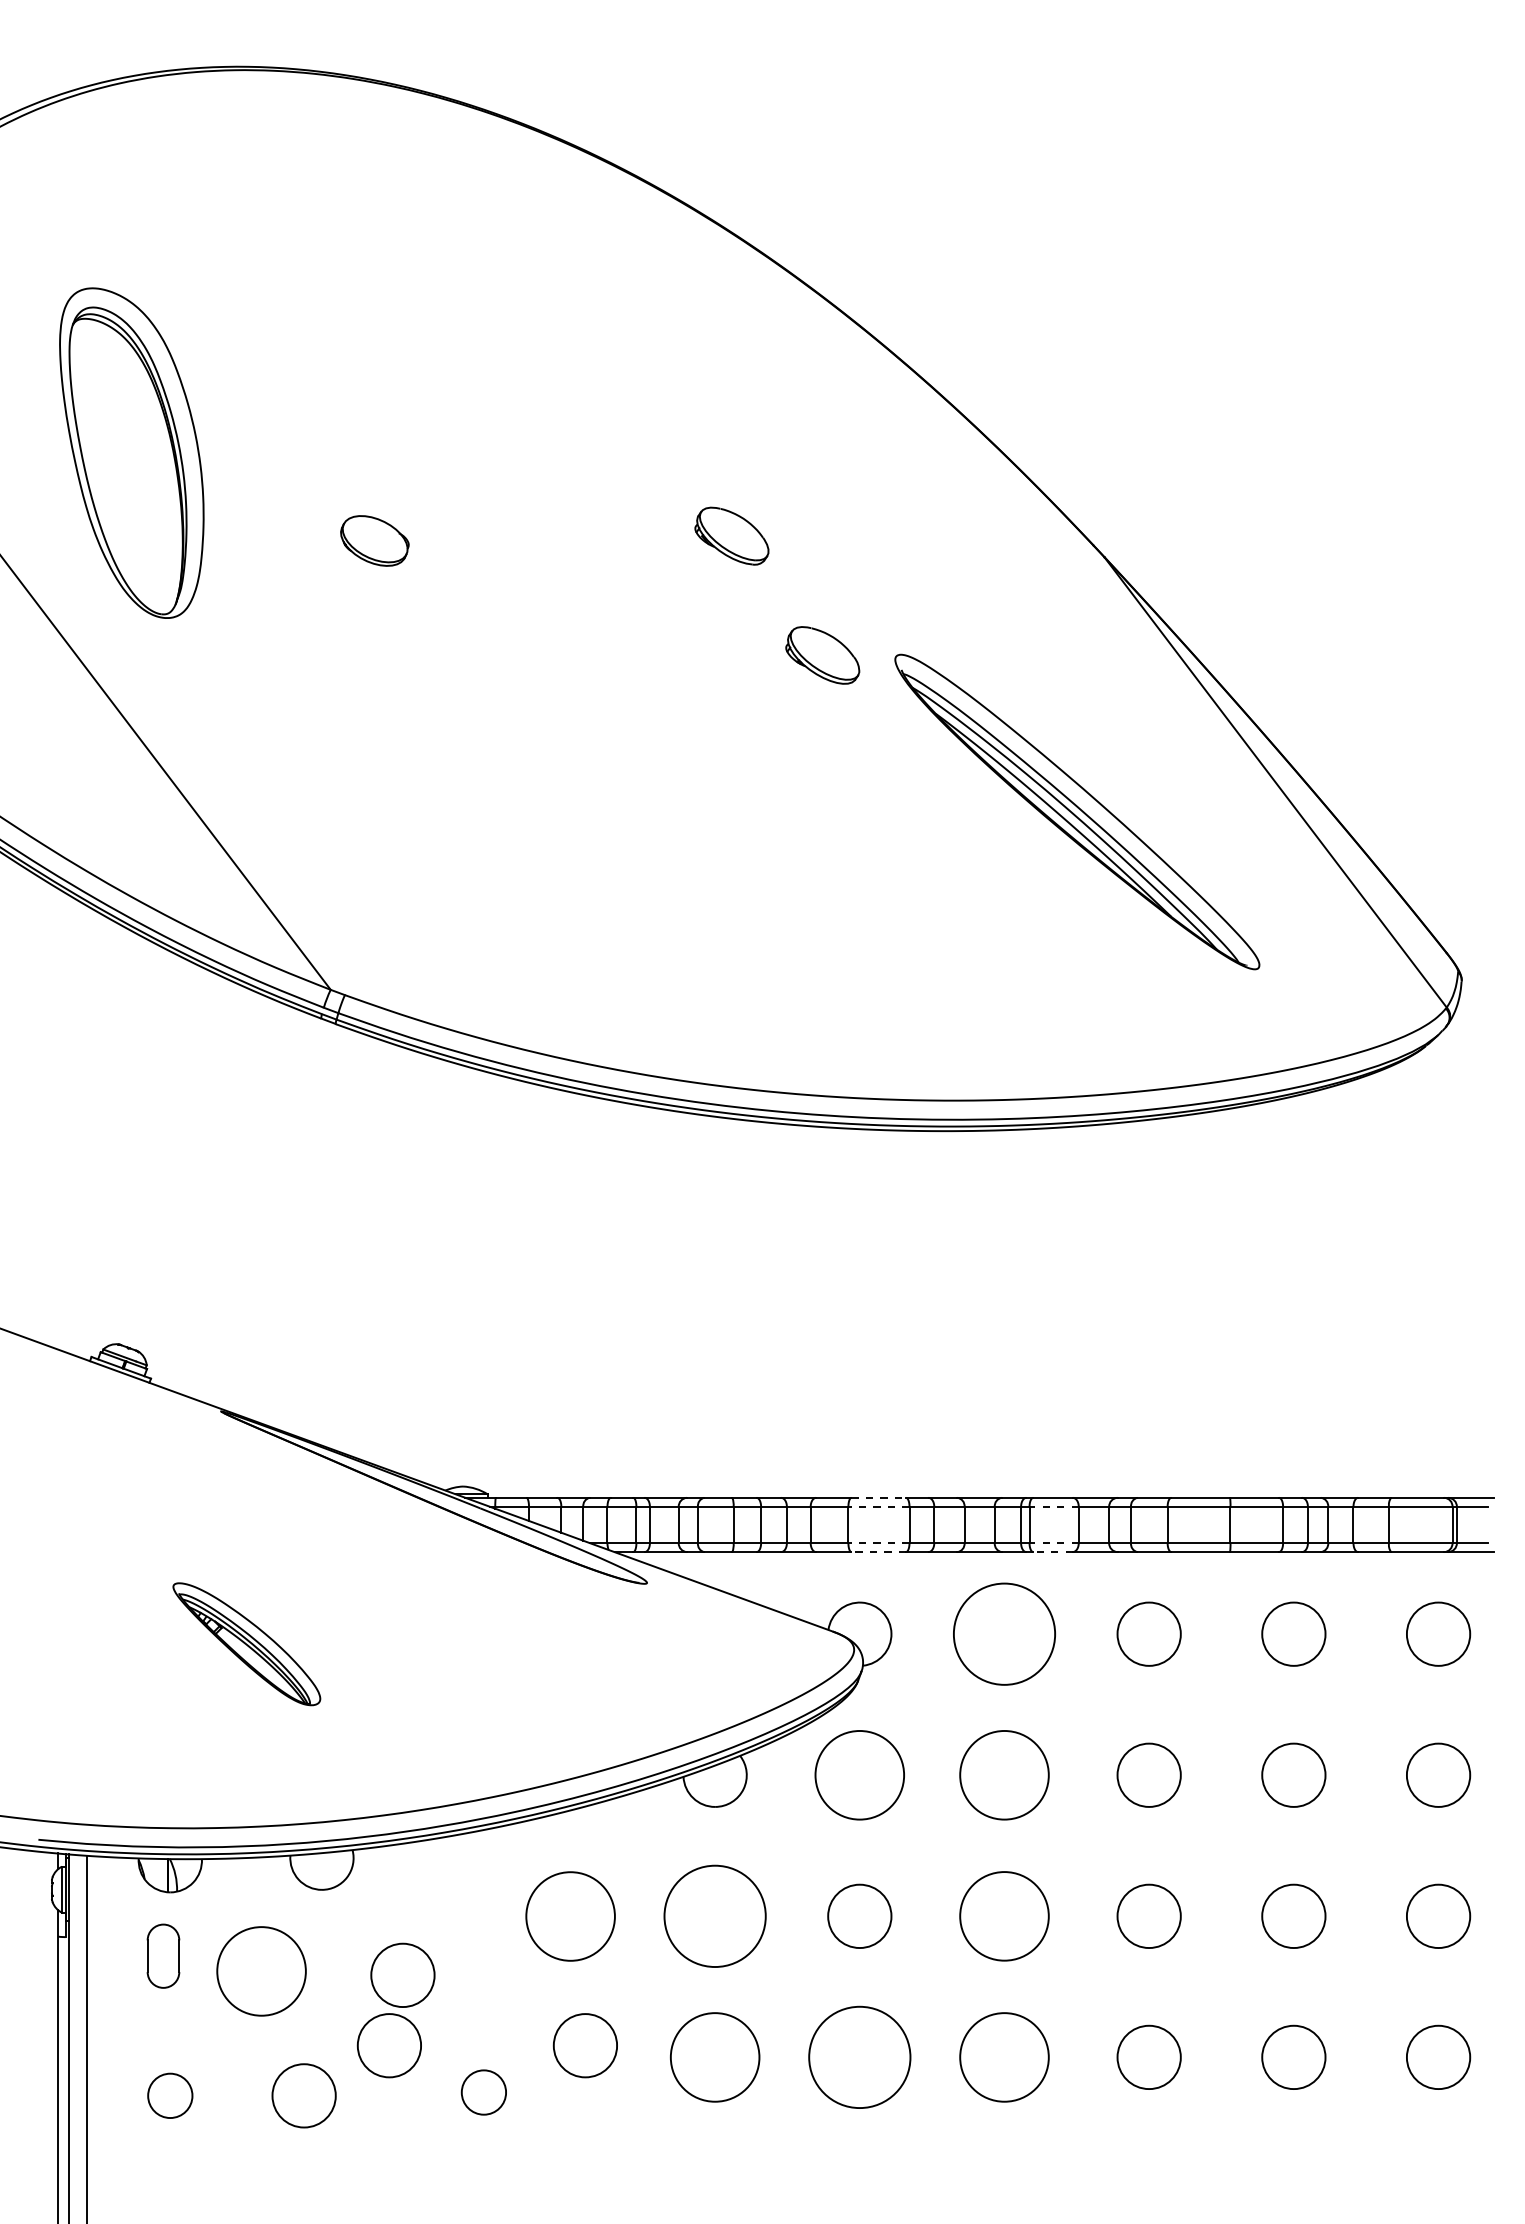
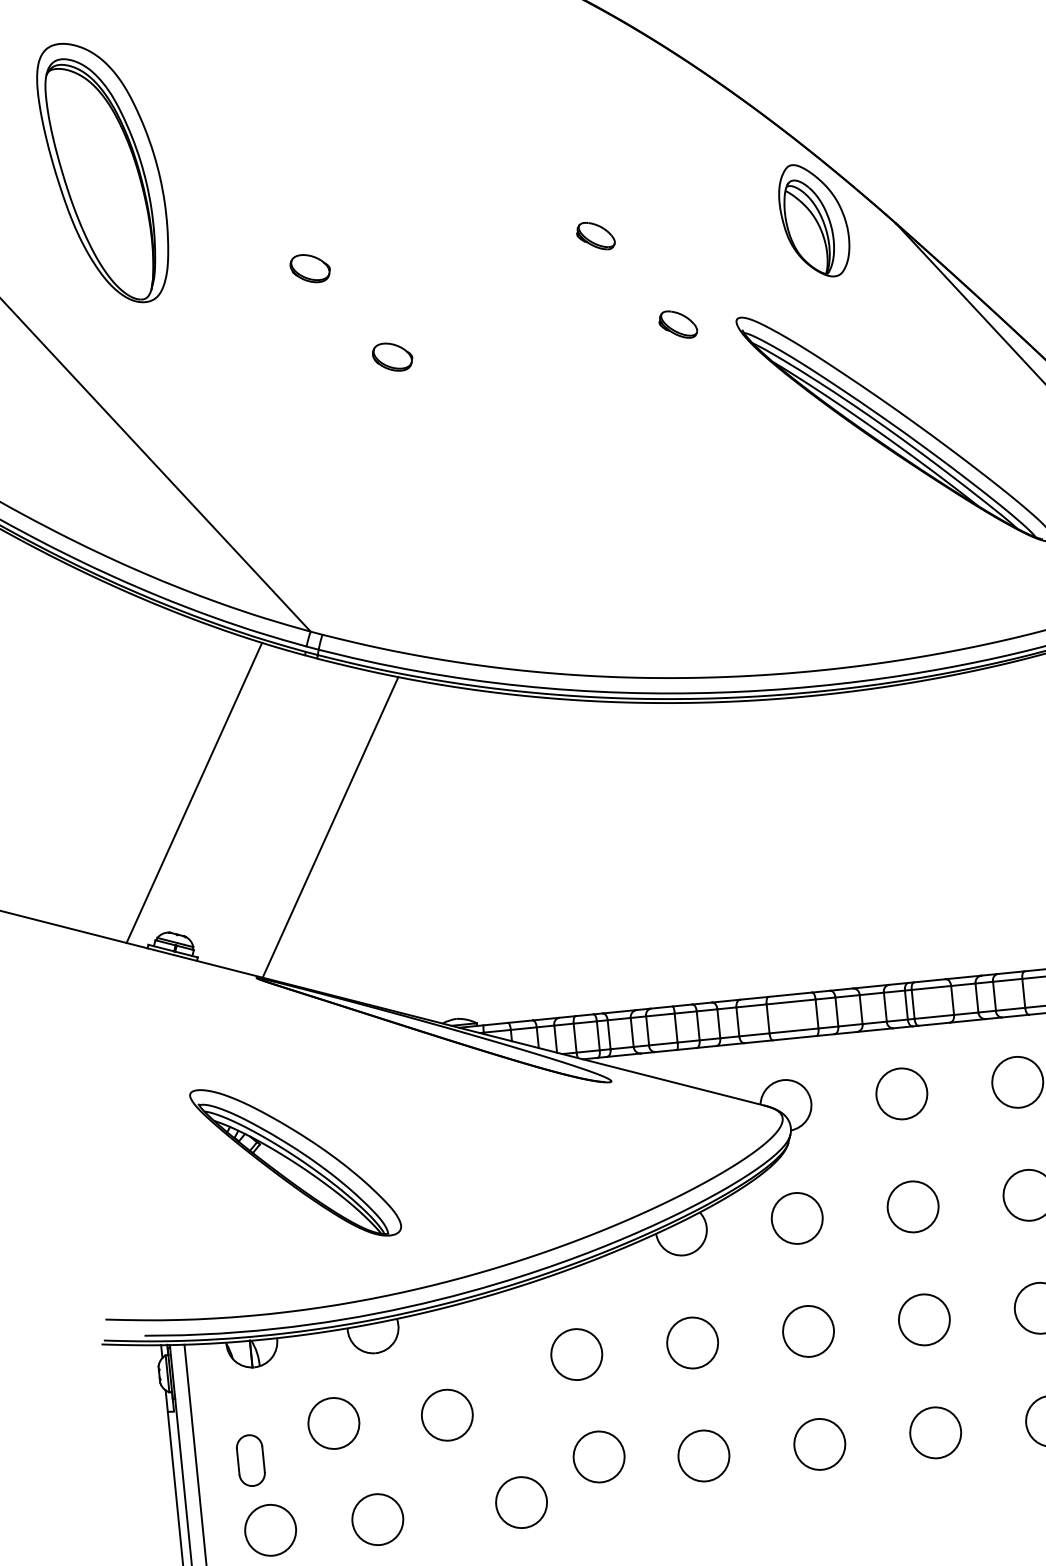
part: (131, 452) -> (103, 172), moved
part: (731, 535) -> (595, 235), size x0.62
part: (375, 540) -> (310, 268), size x0.71
part: (1003, 543) -> (813, 220), added
part: (822, 655) -> (677, 324), size x0.62
part: (465, 660) -> (392, 357), added
line: (166, 1174) -> (193, 792), added
line: (330, 1233) -> (330, 826), added
line: (879, 1497) -> (790, 994), dashed -> solid
line: (878, 1506) -> (790, 1001), dashed -> solid
line: (1054, 1506) -> (931, 987), dashed -> solid
line: (878, 1543) -> (793, 1031), dashed -> solid
line: (1054, 1543) -> (934, 1017), dashed -> solid
line: (878, 1552) -> (794, 1038), dashed -> solid
line: (1053, 1552) -> (934, 1024), dashed -> solid
circle: (1004, 1633) -> (901, 1093), size x0.62
part: (246, 1643) -> (295, 1161), size x1.67
circle: (859, 1774) -> (796, 1217), size x0.71
circle: (1004, 1774) -> (913, 1206), size x0.71
circle: (569, 1915) -> (575, 1353), size x0.71
circle: (714, 1916) -> (692, 1343), size x0.62
circle: (1004, 1916) -> (924, 1319), size x0.71
part: (163, 1955) -> (250, 1460), moved
circle: (261, 1971) -> (333, 1423), size x0.71
circle: (388, 2045) -> (441, 1472), removed
circle: (714, 2057) -> (703, 1456), size x0.71
circle: (859, 2057) -> (819, 1444), size x0.62
circle: (1004, 2057) -> (935, 1432), size x0.71
circle: (483, 2092) -> (521, 1502), size x1.43
circle: (169, 2095) -> (269, 1530), size x1.43

